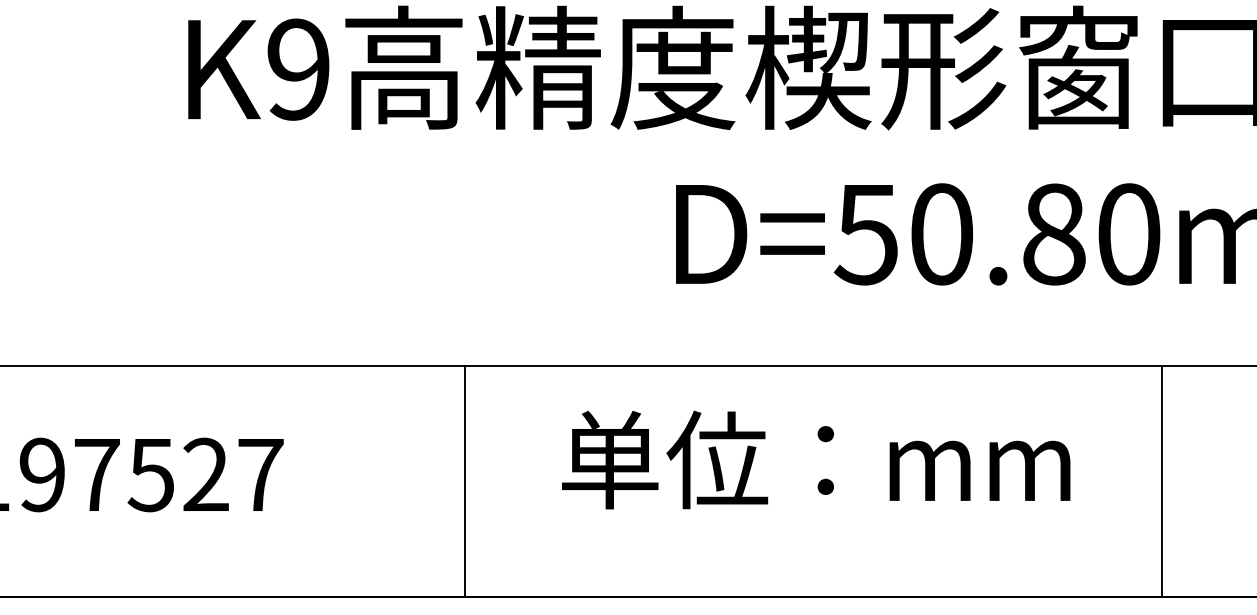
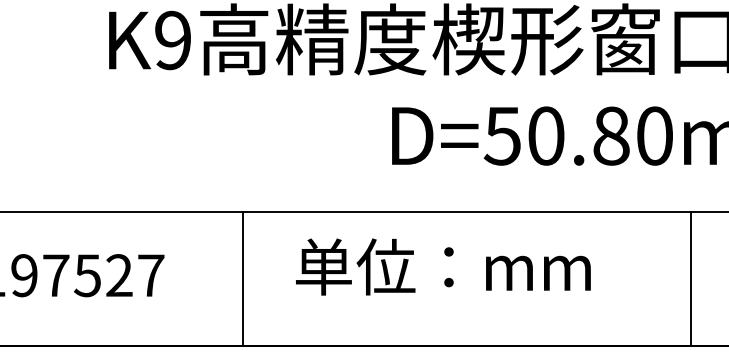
text: (816, 459) -> (443, 266), moved
line: (464, 481) -> (242, 279), moved
line: (1162, 481) -> (691, 279), moved

